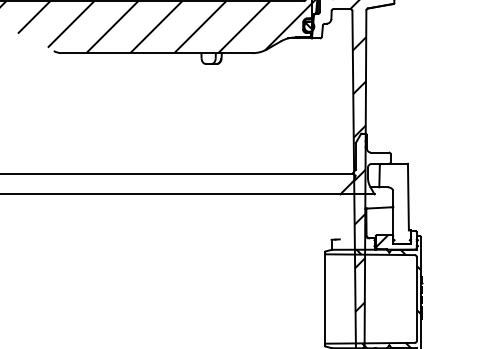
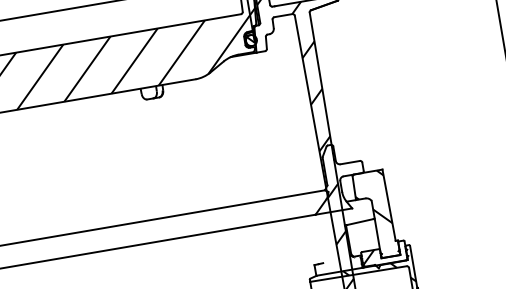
hatch: (393, 203) -> (374, 214), added

